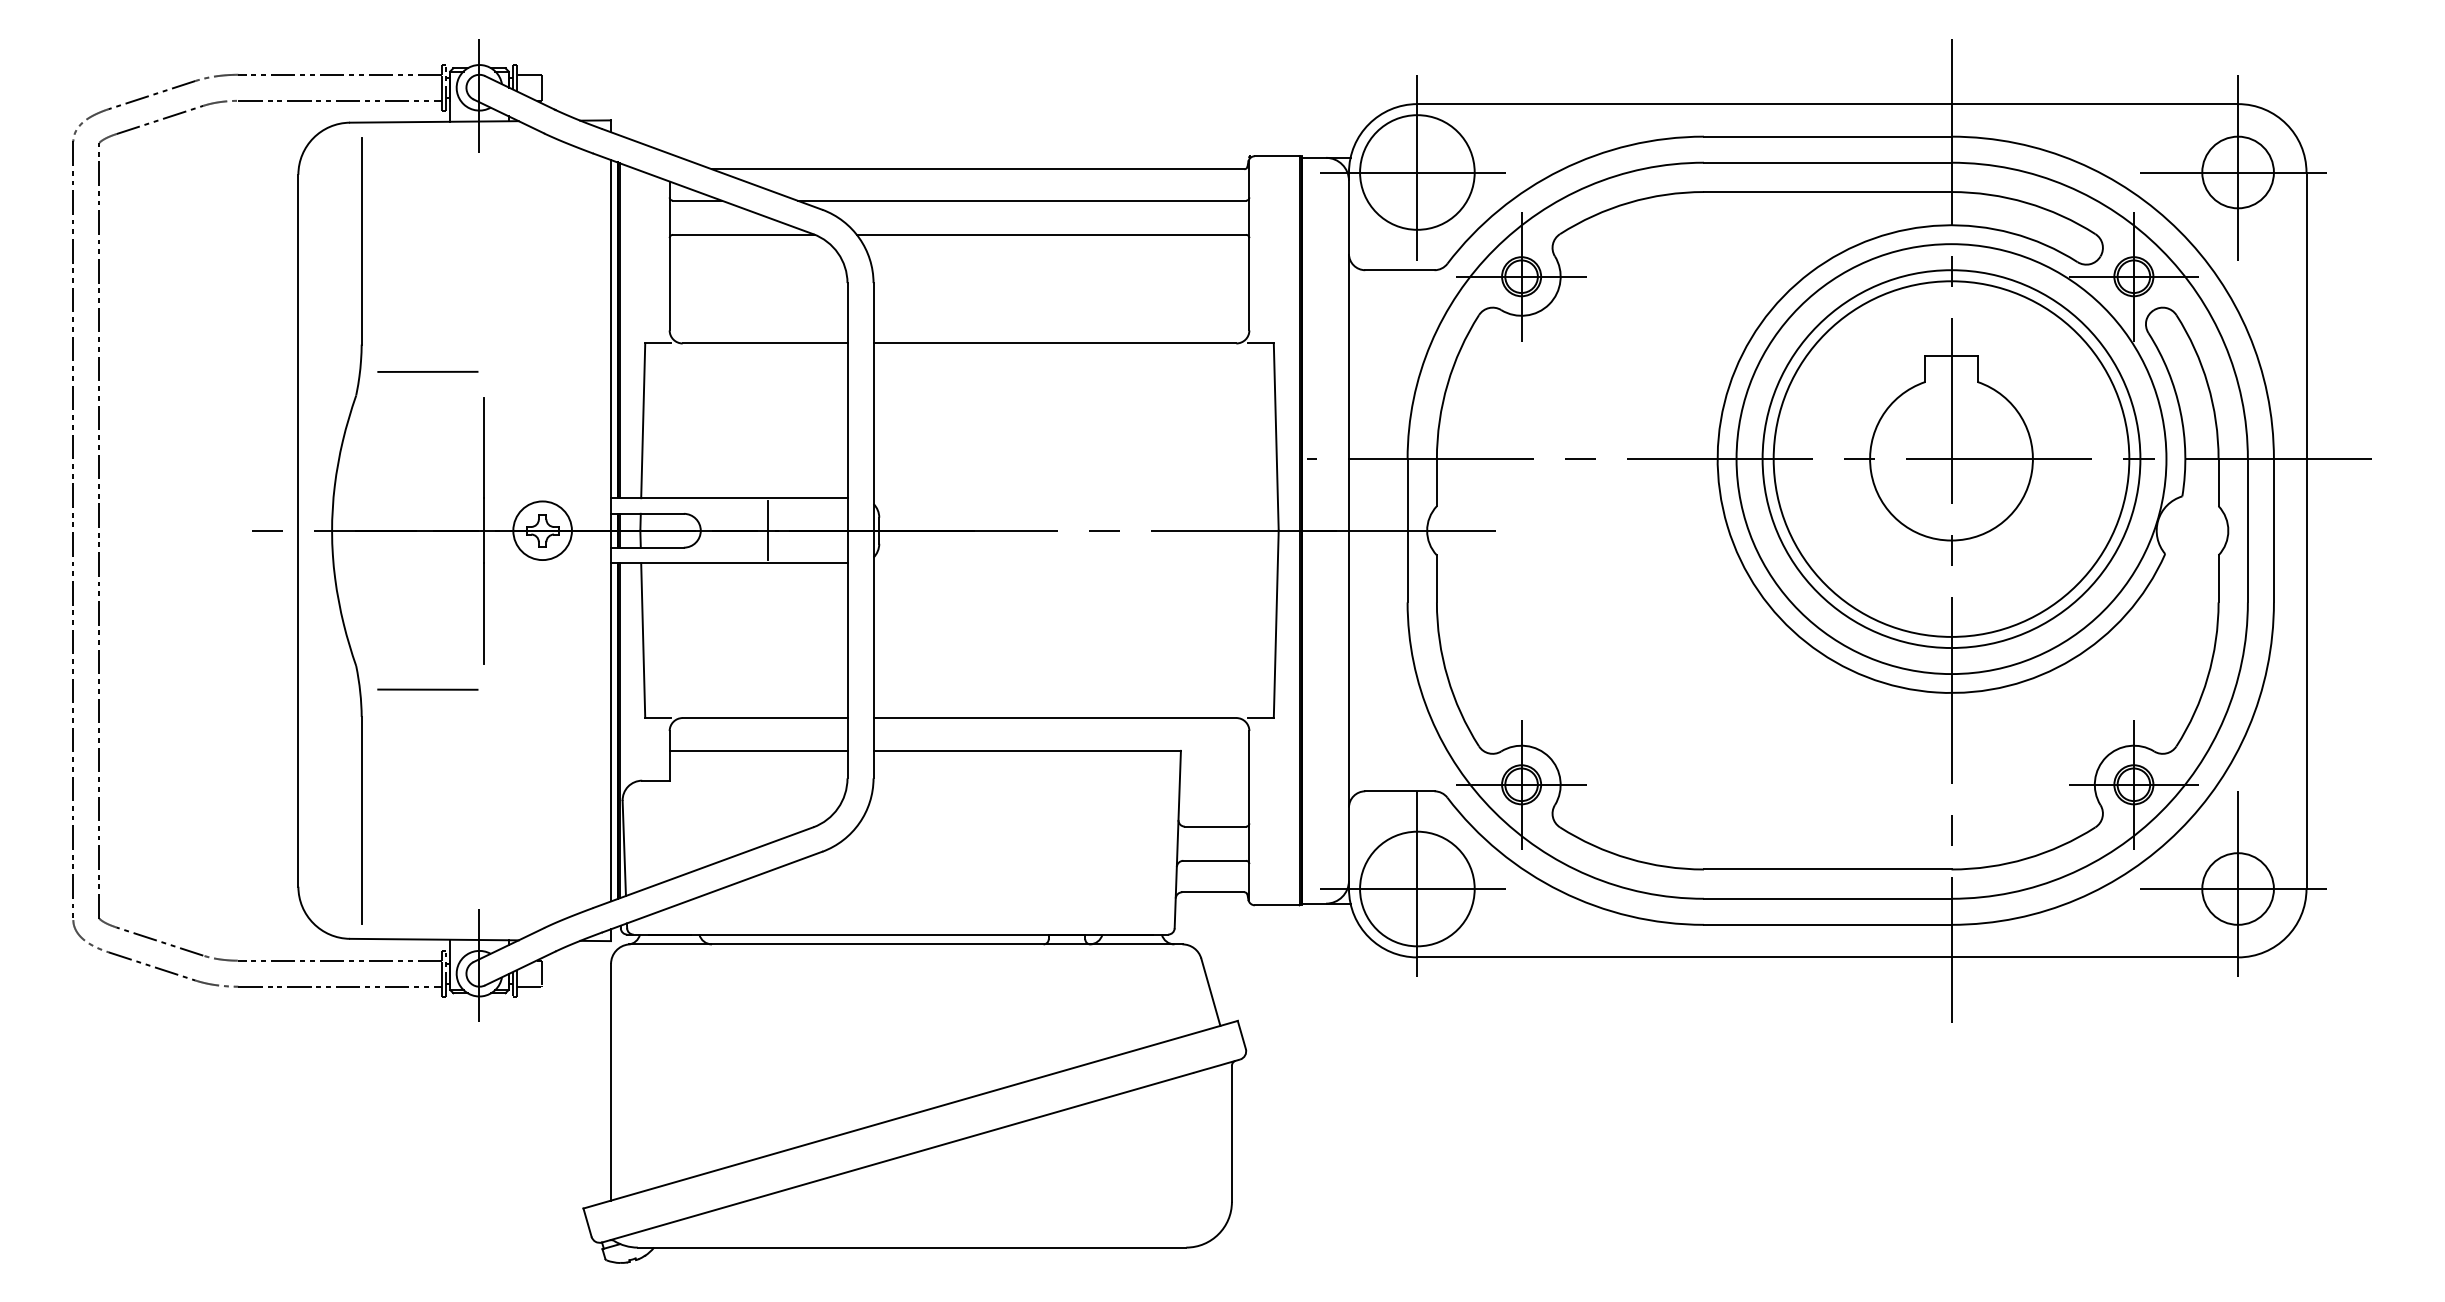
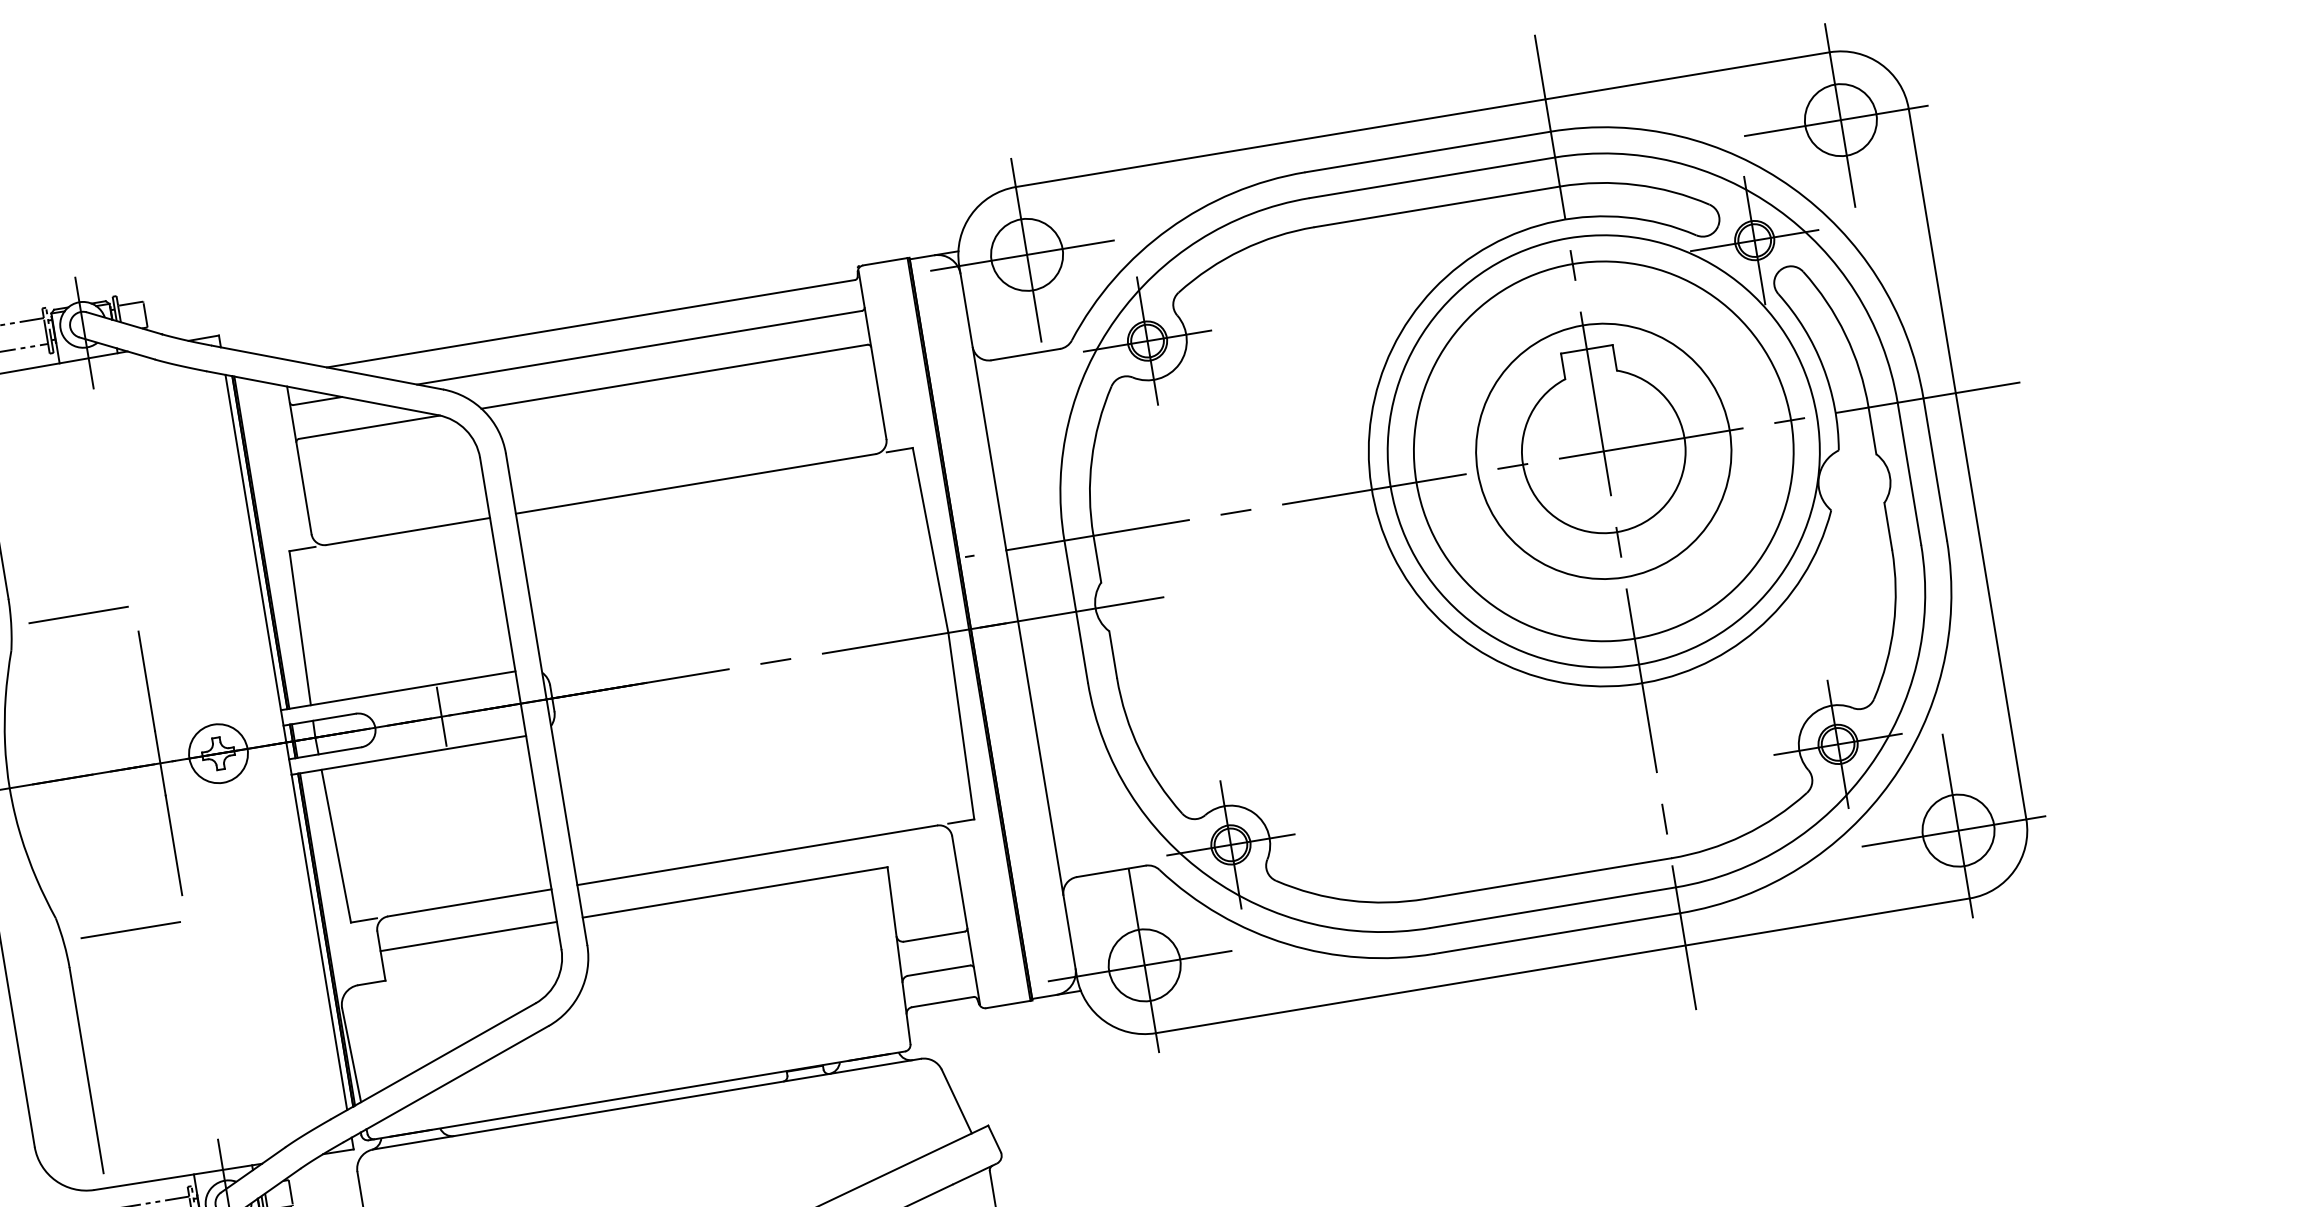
circle: (1417, 172) -> (1027, 254), size x0.62
circle: (1951, 459) -> (1603, 451), size x0.71
circle: (1417, 888) -> (1144, 964), size x0.62

